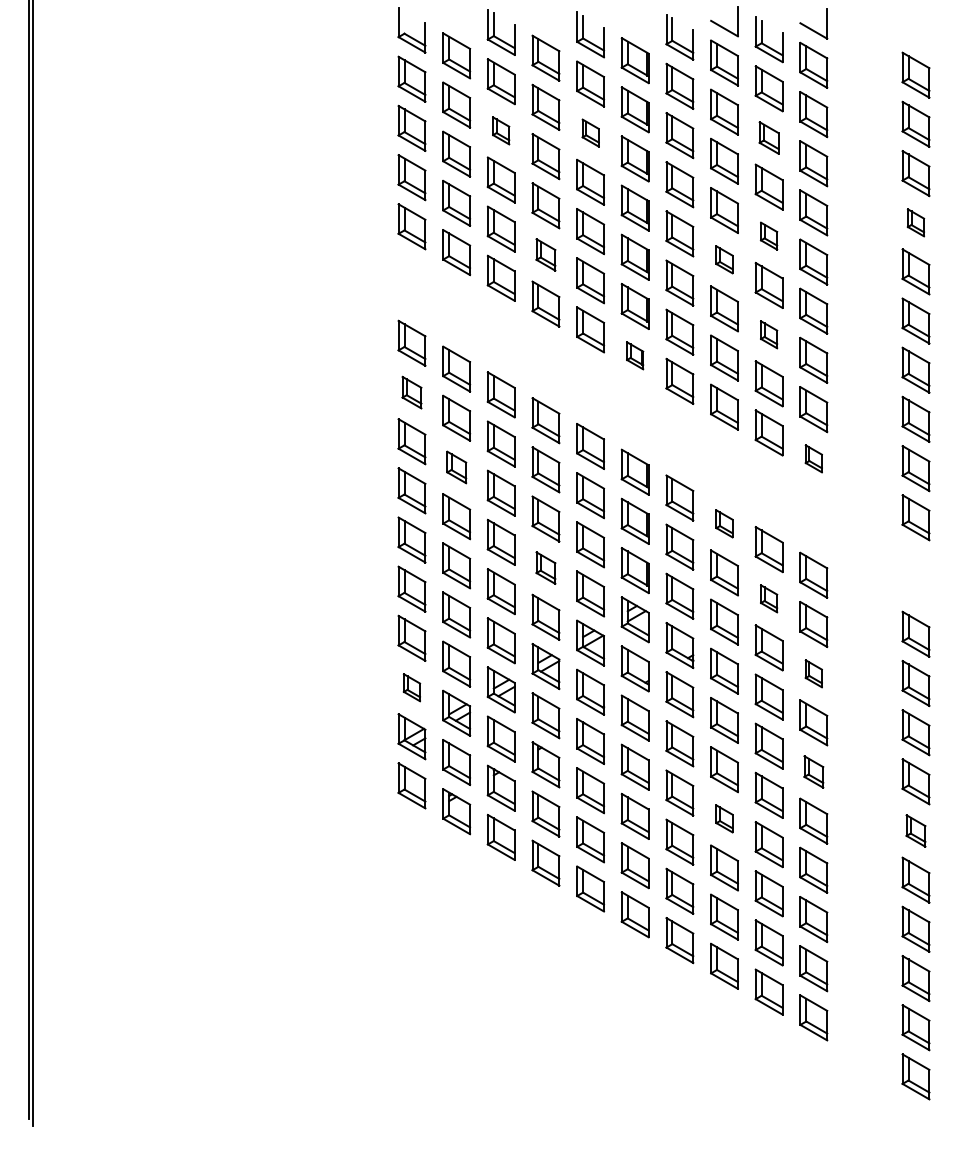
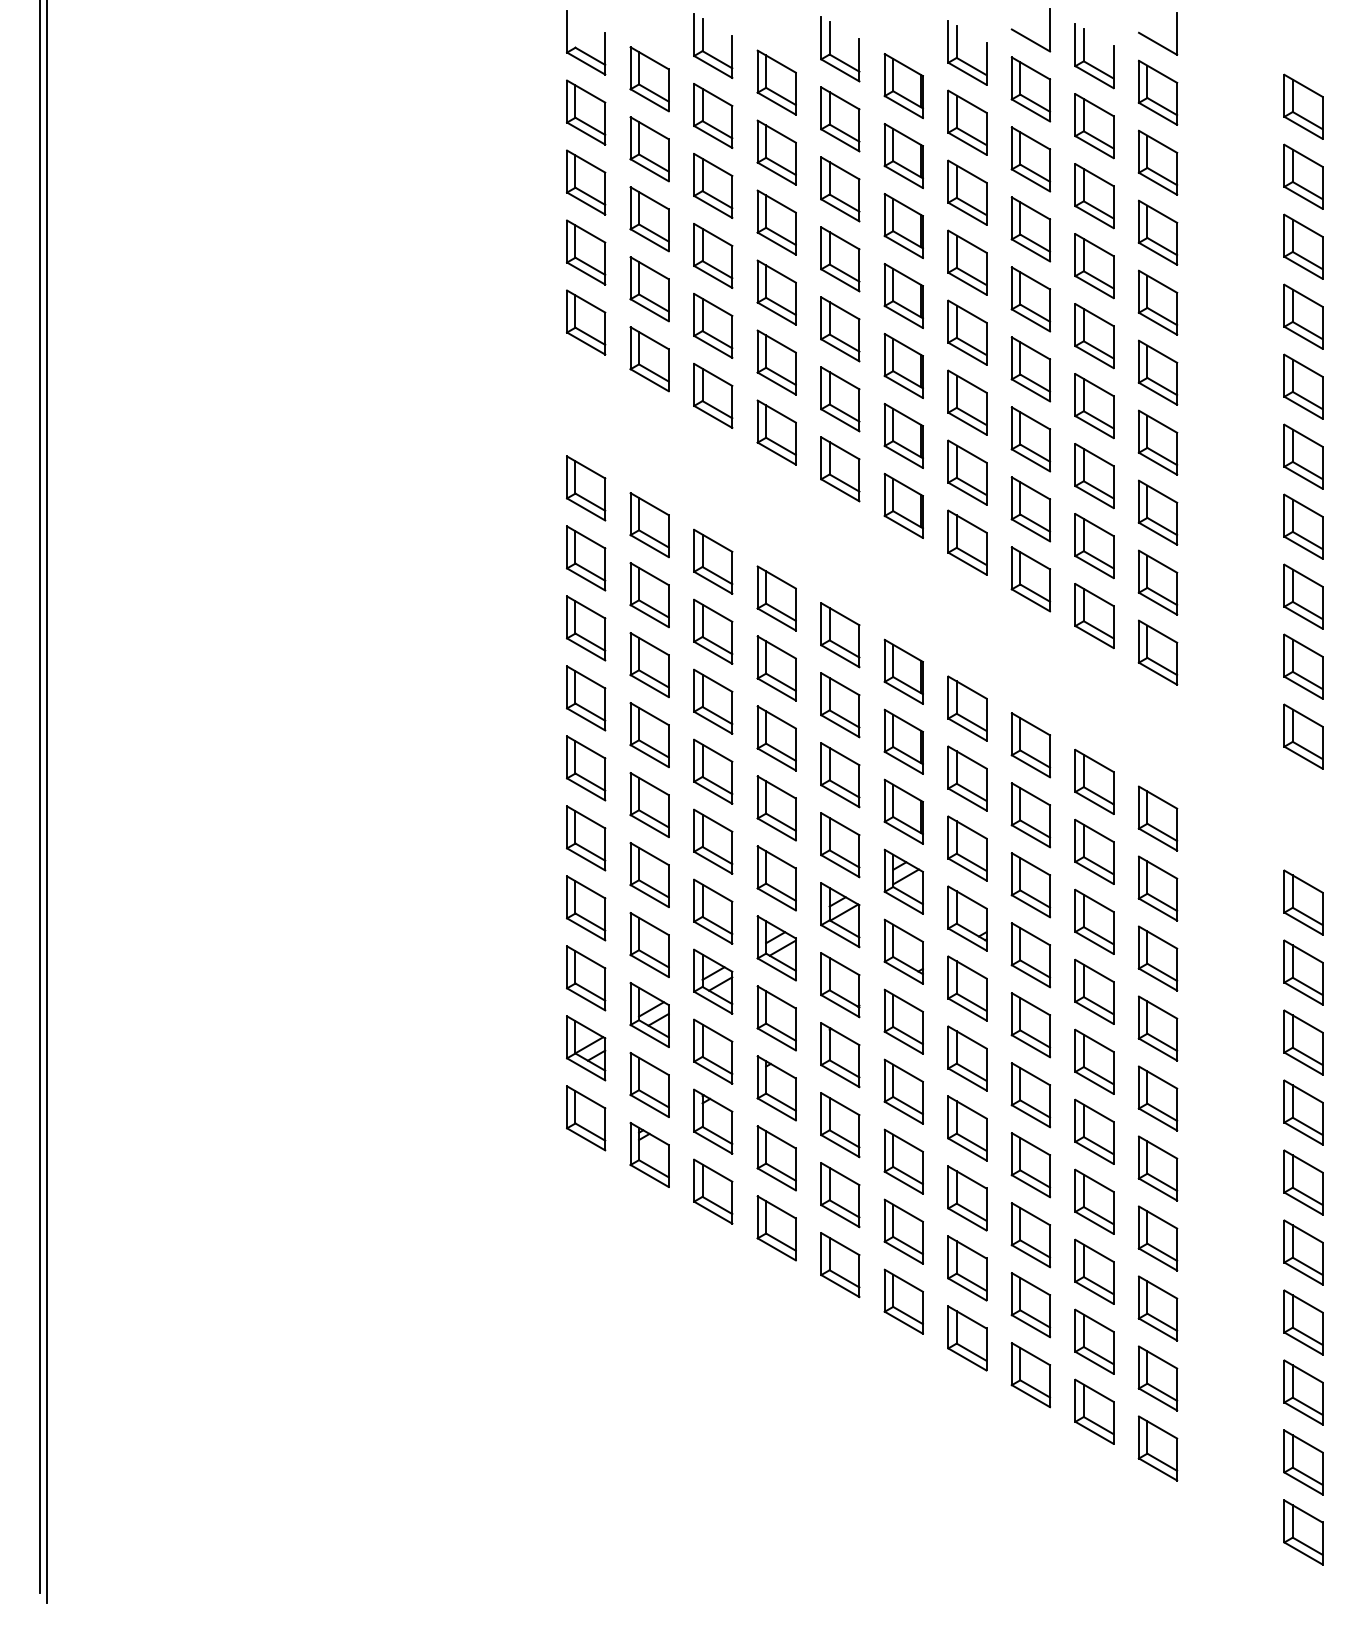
part: (500, 130) -> (712, 185), size x1.67
part: (590, 132) -> (840, 188), size x1.67
part: (768, 137) -> (1093, 195), size x1.43
part: (915, 222) -> (1302, 316), size x1.67
part: (768, 235) -> (1093, 334), size x1.67
part: (545, 254) -> (776, 361), size x1.43
part: (724, 259) -> (1030, 369), size x1.67
part: (768, 334) -> (1093, 475), size x1.67
part: (634, 355) -> (902, 505), size x1.67
part: (411, 392) -> (585, 558), size x1.43
part: (813, 458) -> (1157, 652), size x1.67
part: (456, 467) -> (649, 665), size x1.43
part: (724, 523) -> (1030, 744), size x1.67
part: (545, 567) -> (776, 807), size x1.43
part: (768, 598) -> (1093, 851), size x1.67
part: (813, 673) -> (1157, 958), size x1.67
part: (411, 687) -> (585, 978), size x1.67
part: (813, 771) -> (1157, 1097), size x1.43
part: (724, 818) -> (1030, 1164), size x1.67
part: (915, 830) -> (1302, 1181), size x1.43

